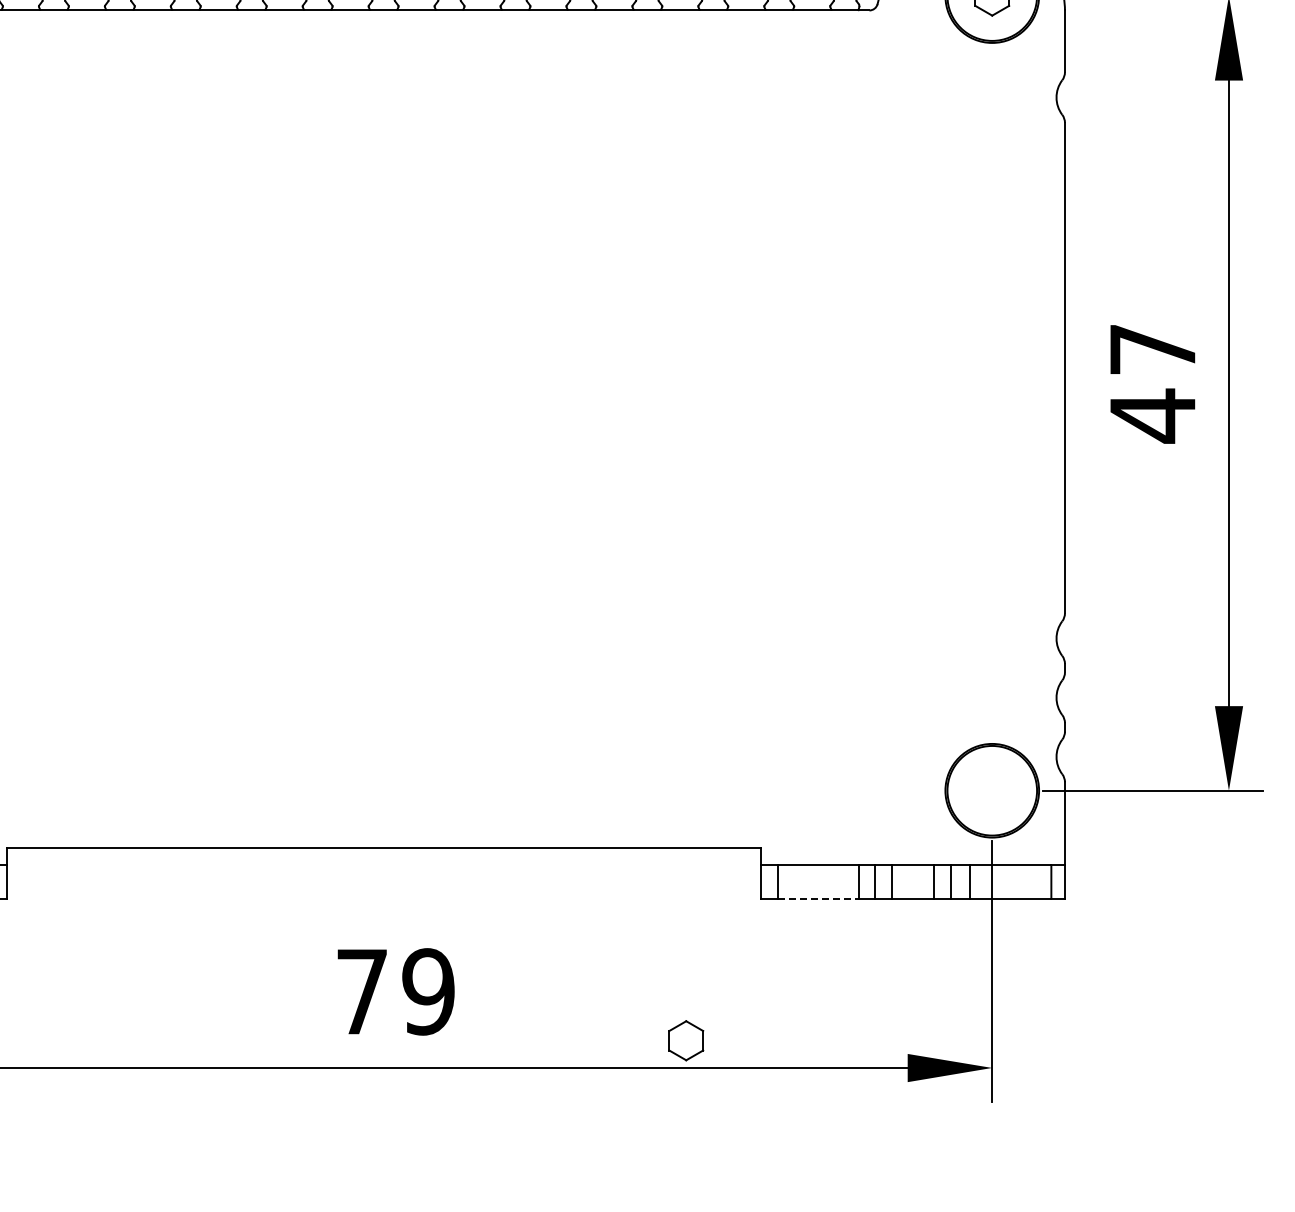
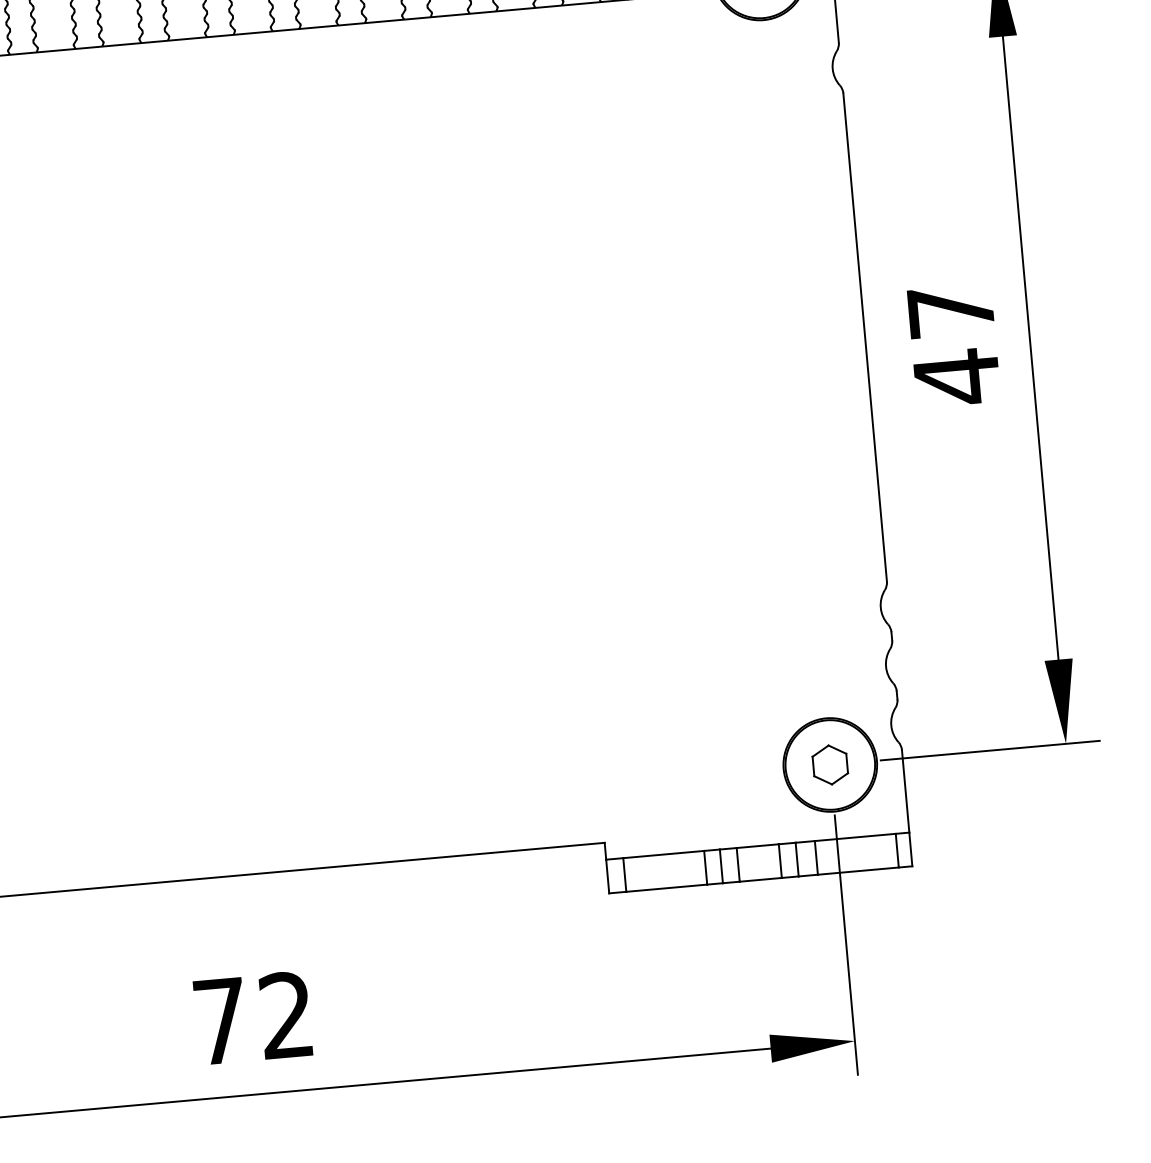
line: (818, 898) -> (666, 887), dashed -> solid
text: (428, 991) -> (286, 1015), 79 -> 72
part: (686, 1040) -> (830, 764), moved

